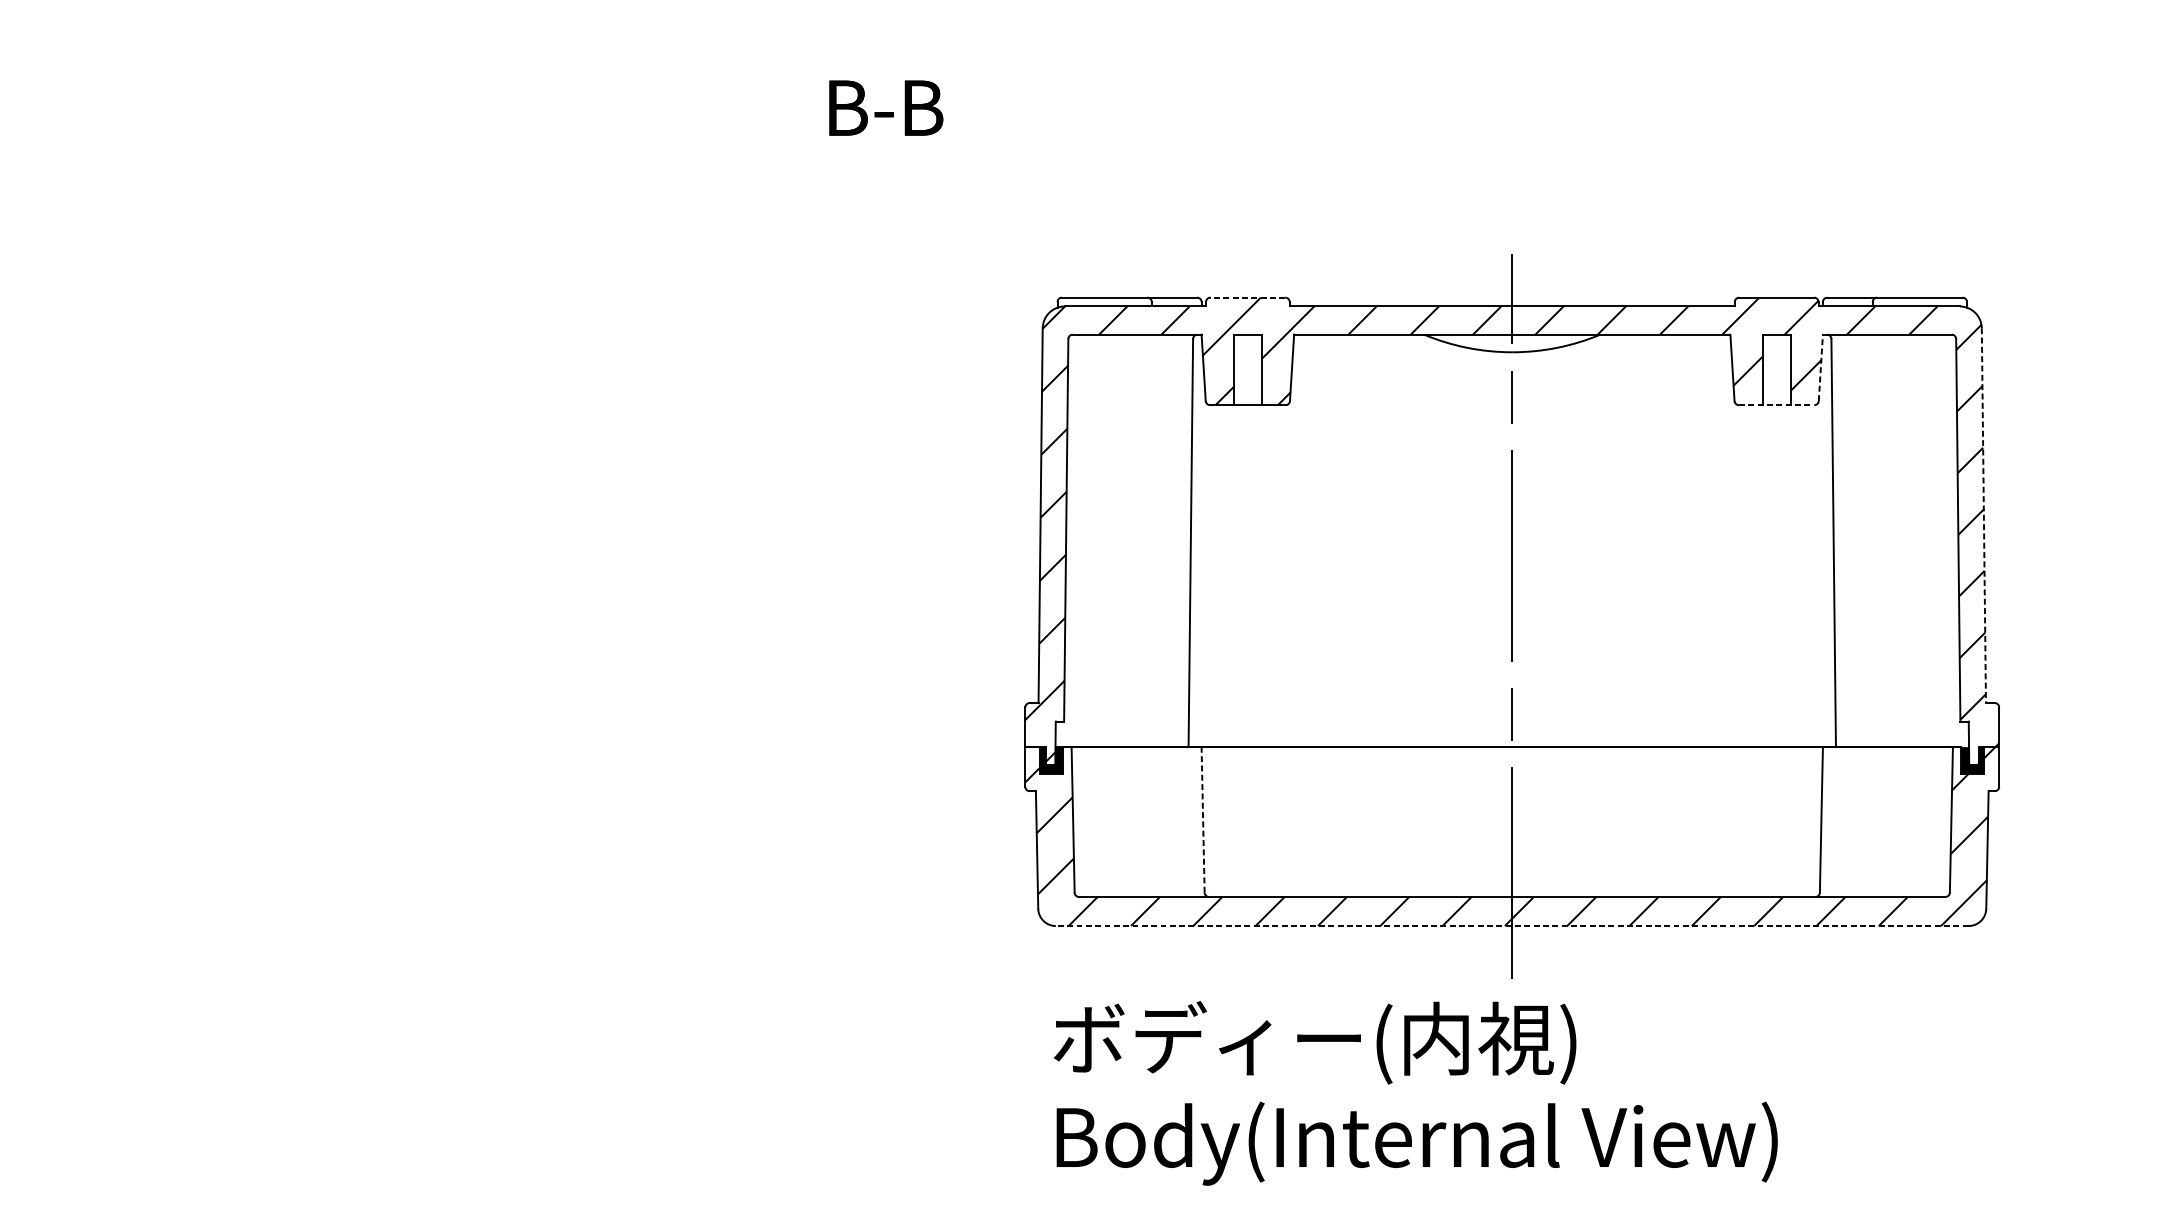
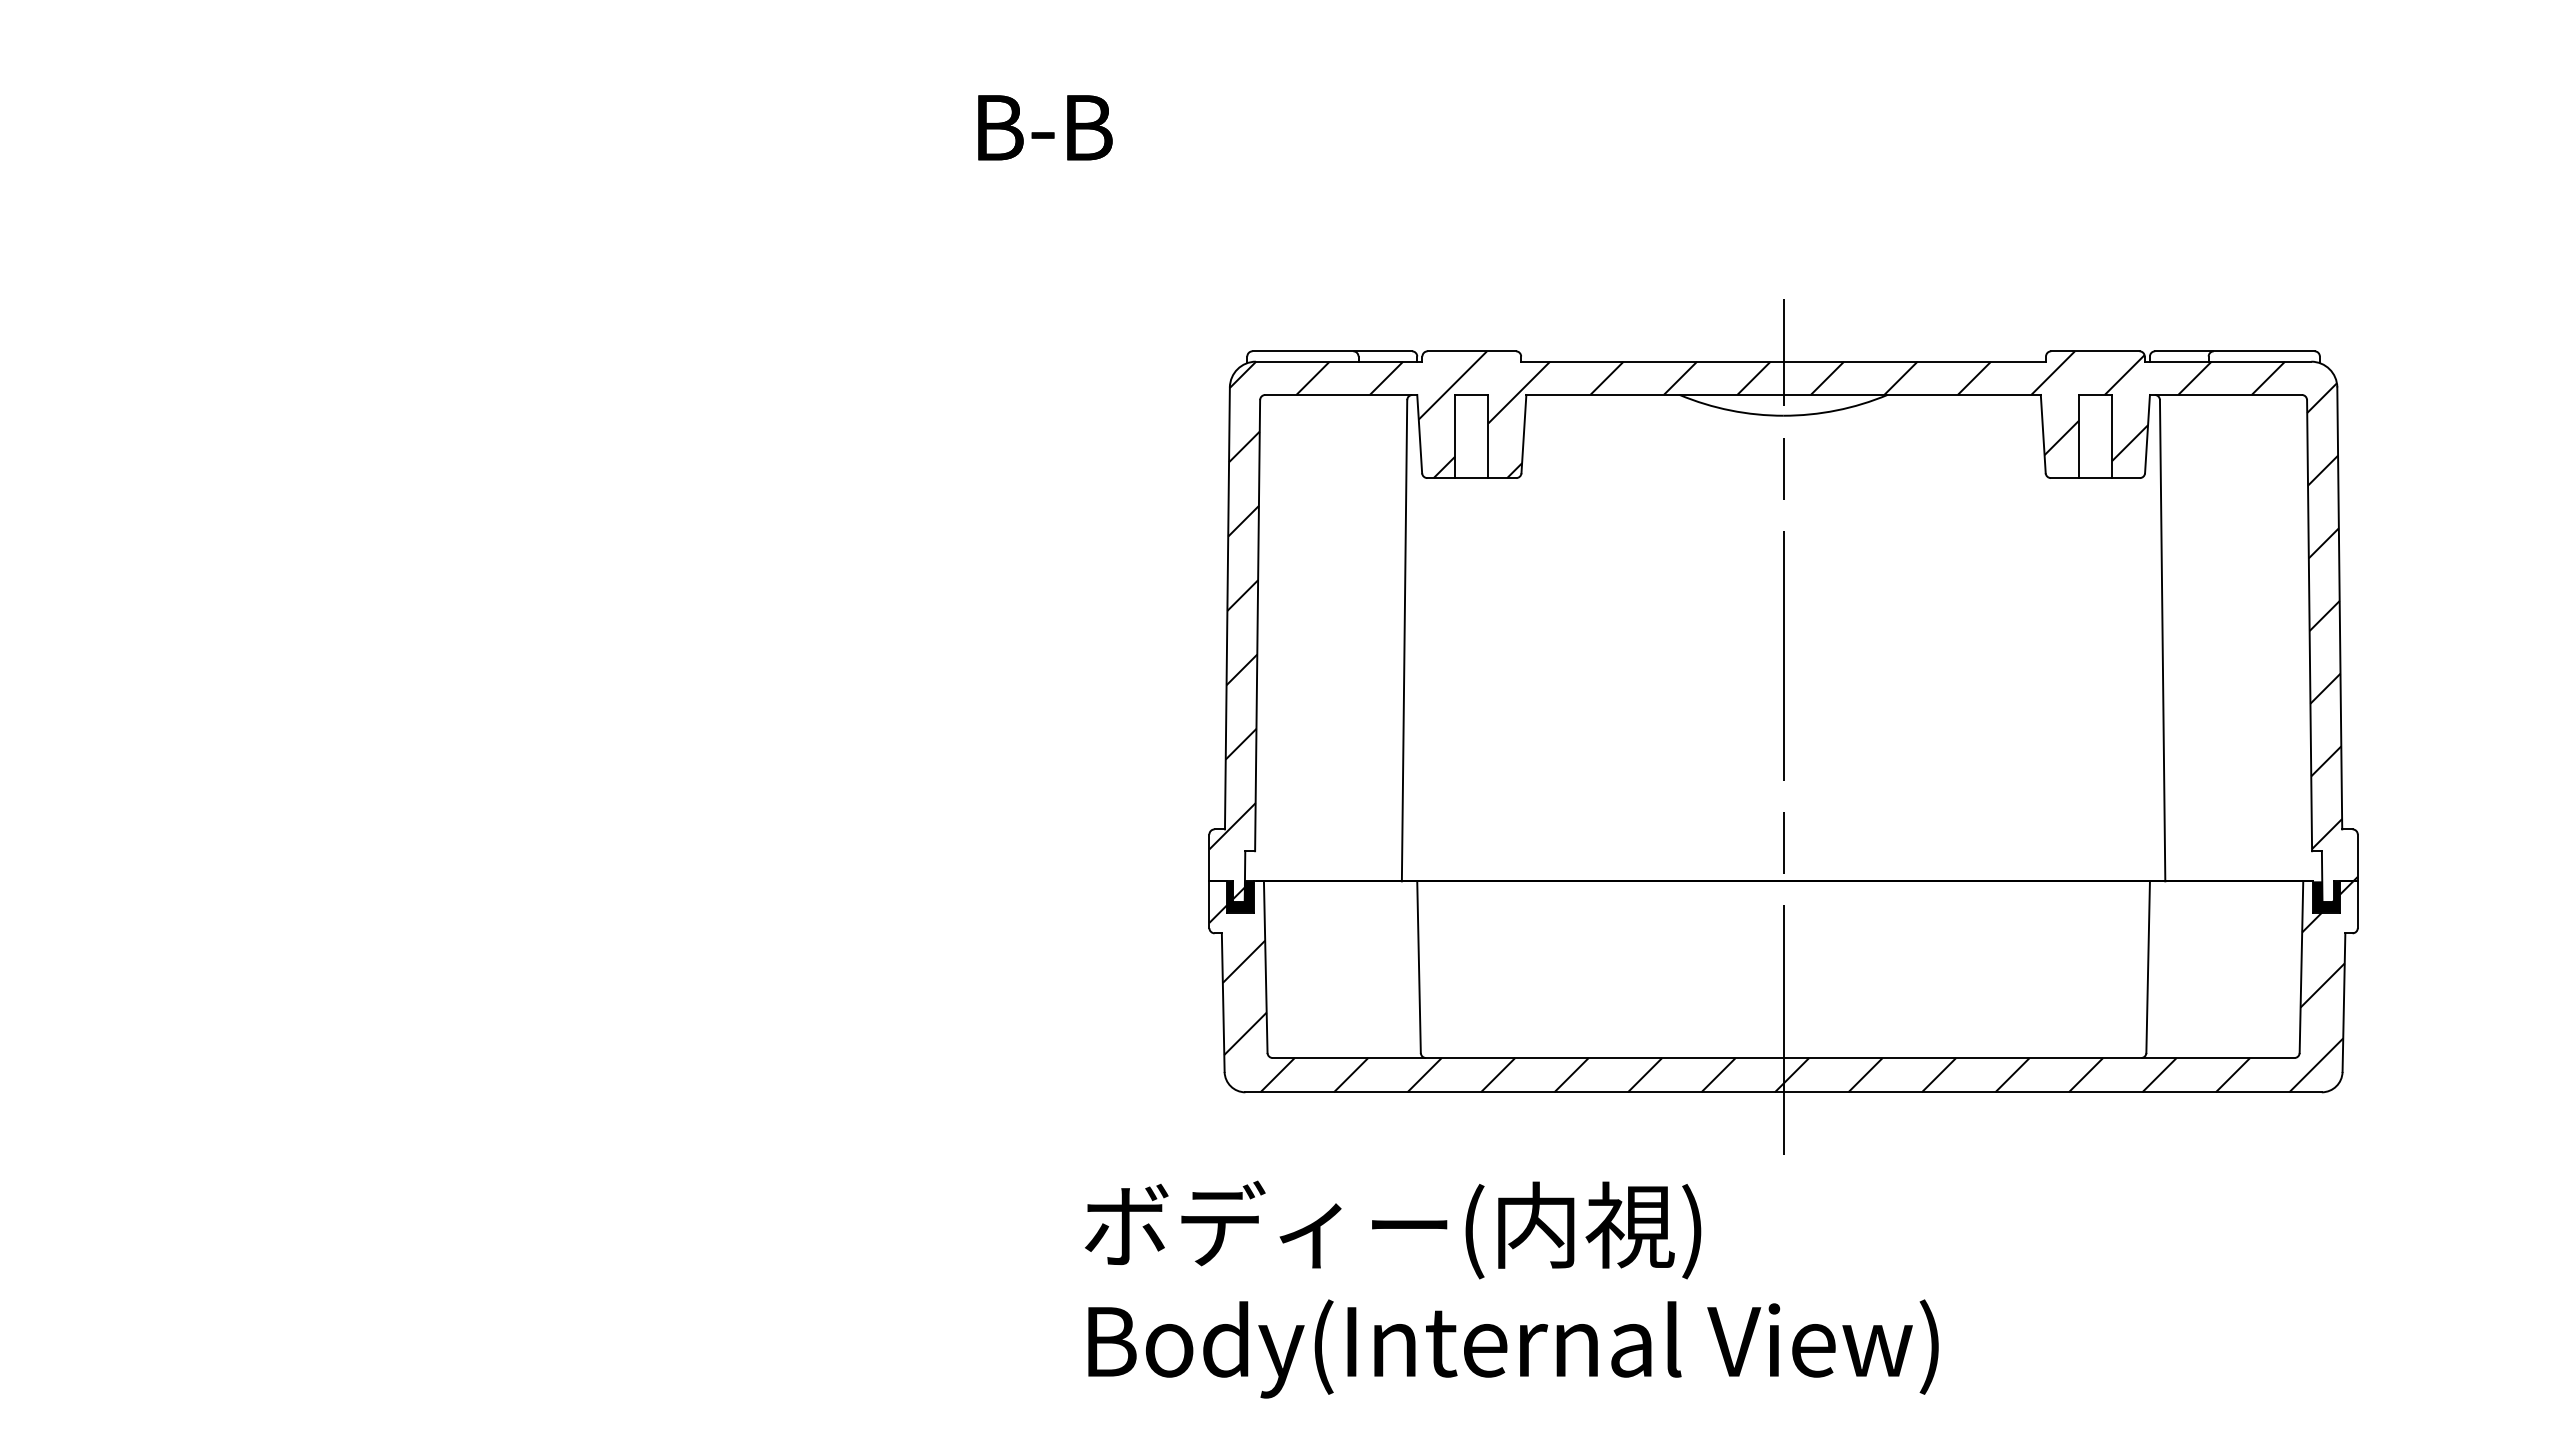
line: (1247, 297) -> (1471, 351), dashed -> solid
line: (1820, 367) -> (2147, 433), dashed -> solid
line: (1776, 405) -> (2095, 478), dashed -> solid
line: (1983, 515) -> (2339, 608), dashed -> solid
line: (1203, 820) -> (1419, 967), dashed -> solid
line: (1512, 926) -> (1783, 1092), dashed -> solid
text: (1415, 1093) -> (1511, 1289), moved

